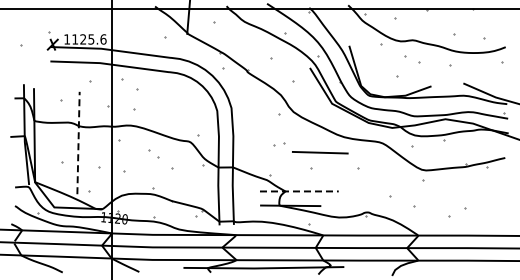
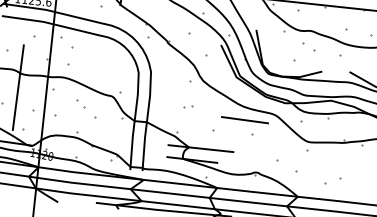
line: (78, 142) -> (18, 87), dashed -> solid
line: (320, 152) -> (245, 120), moved
line: (299, 191) -> (201, 148), dashed -> solid

